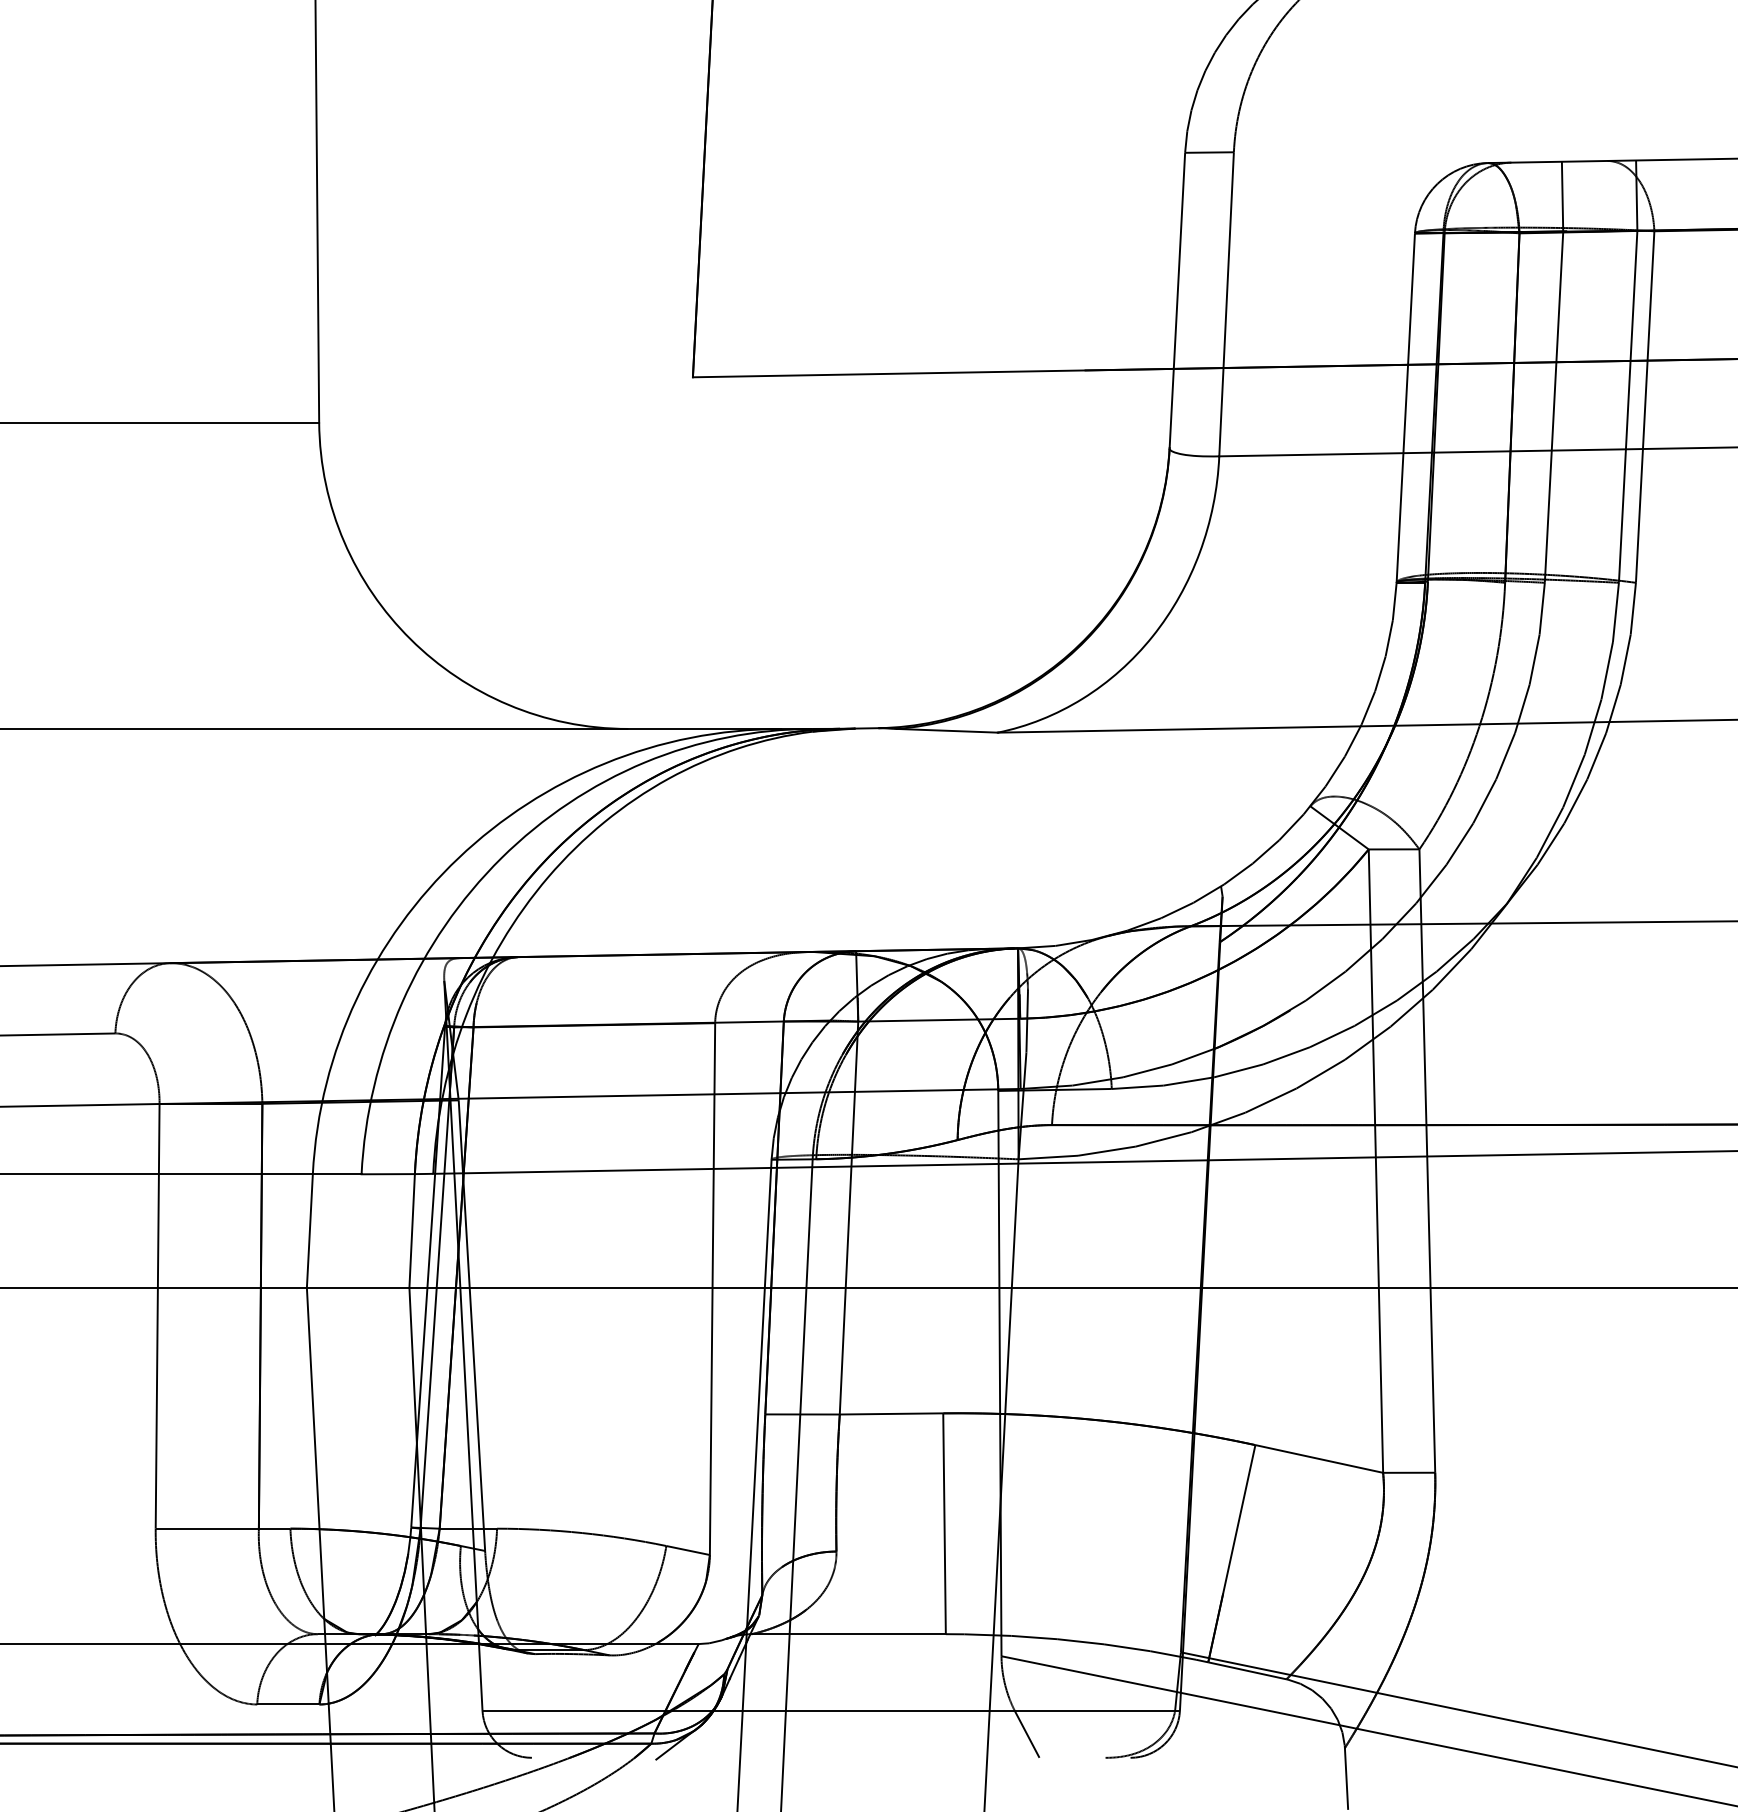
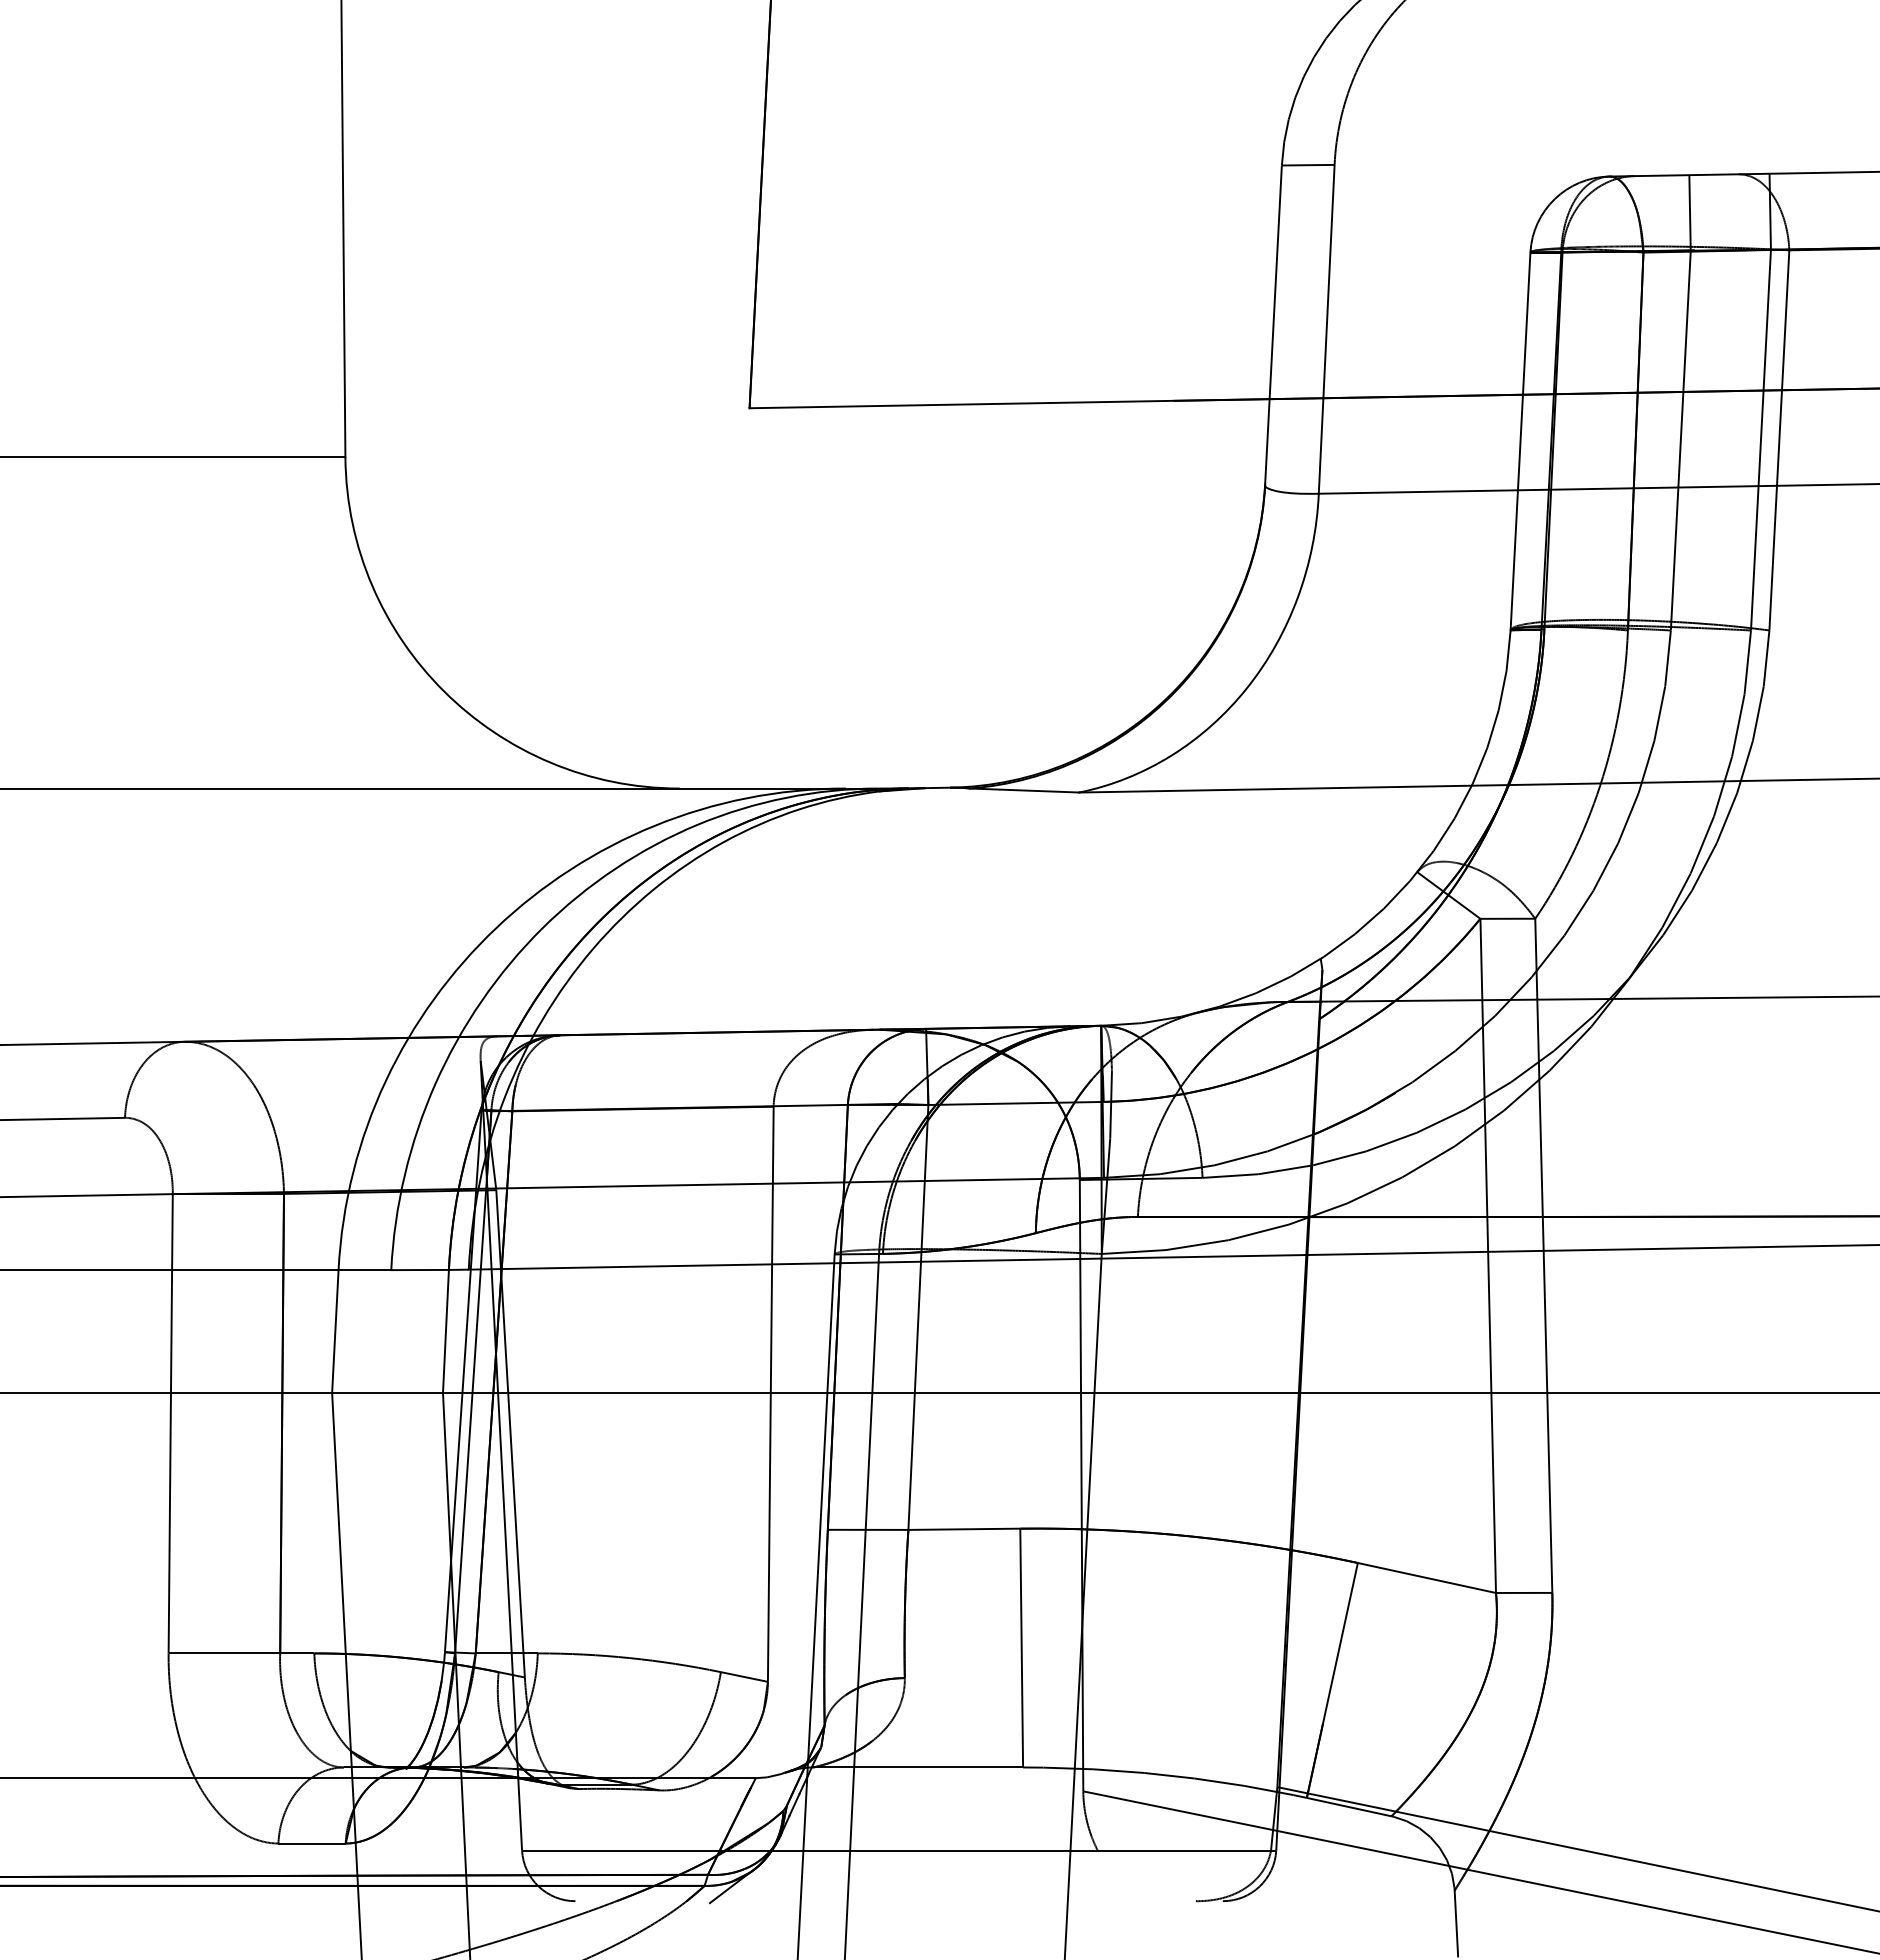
line: (1026, 1734) -> (1110, 1875), removed

